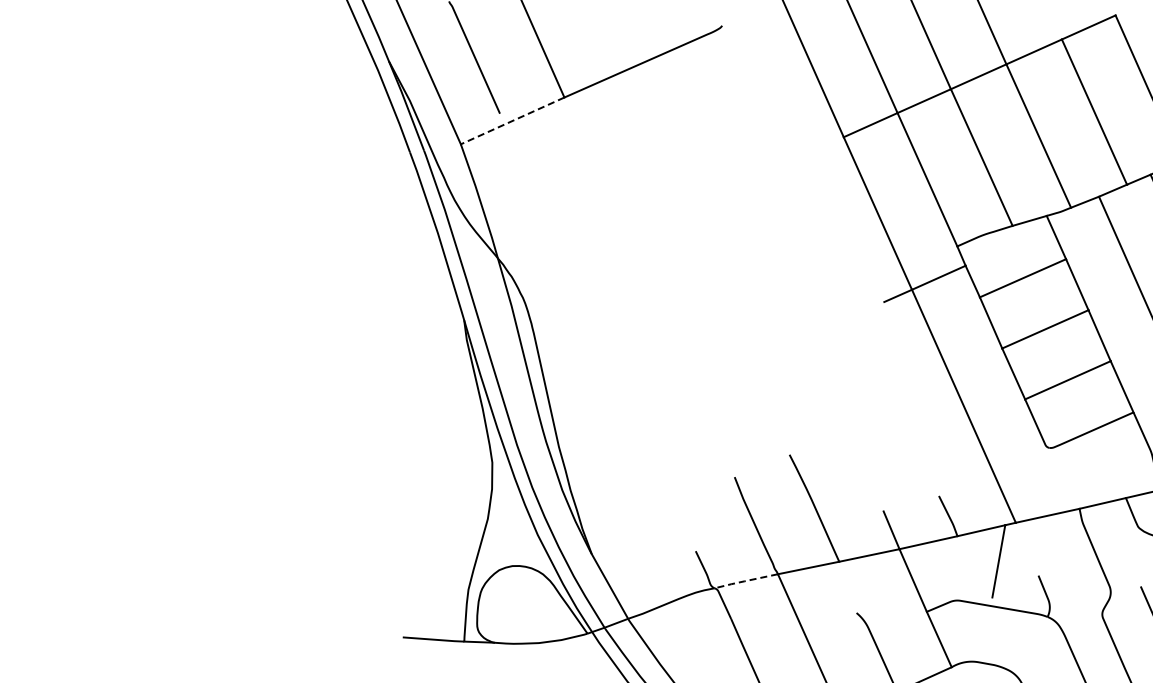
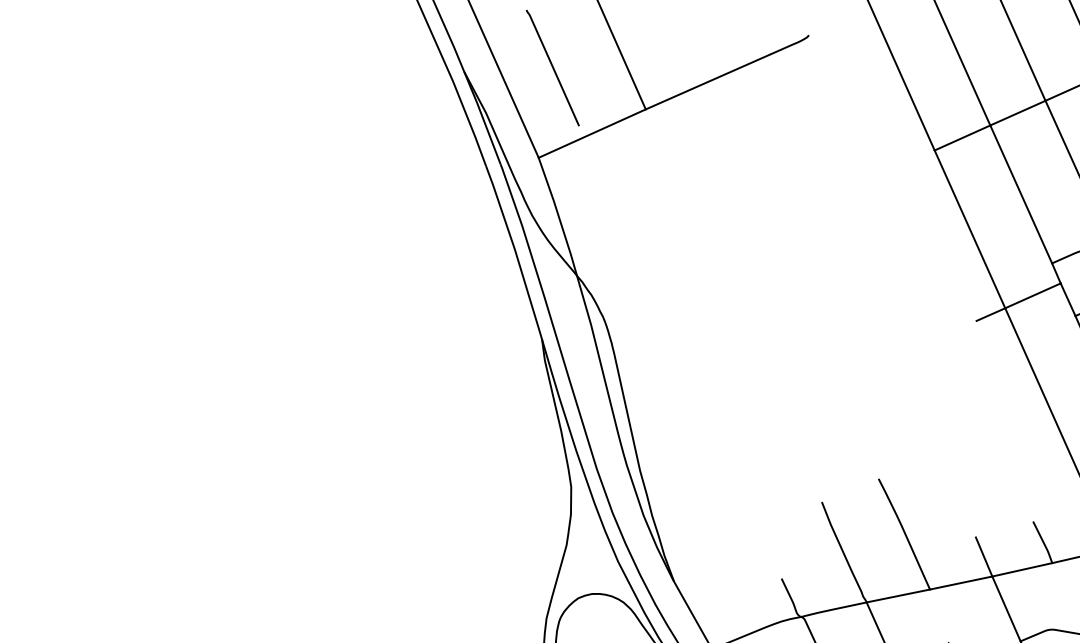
line: (512, 120) -> (592, 133), dashed -> solid
line: (744, 581) -> (832, 609), dashed -> solid

